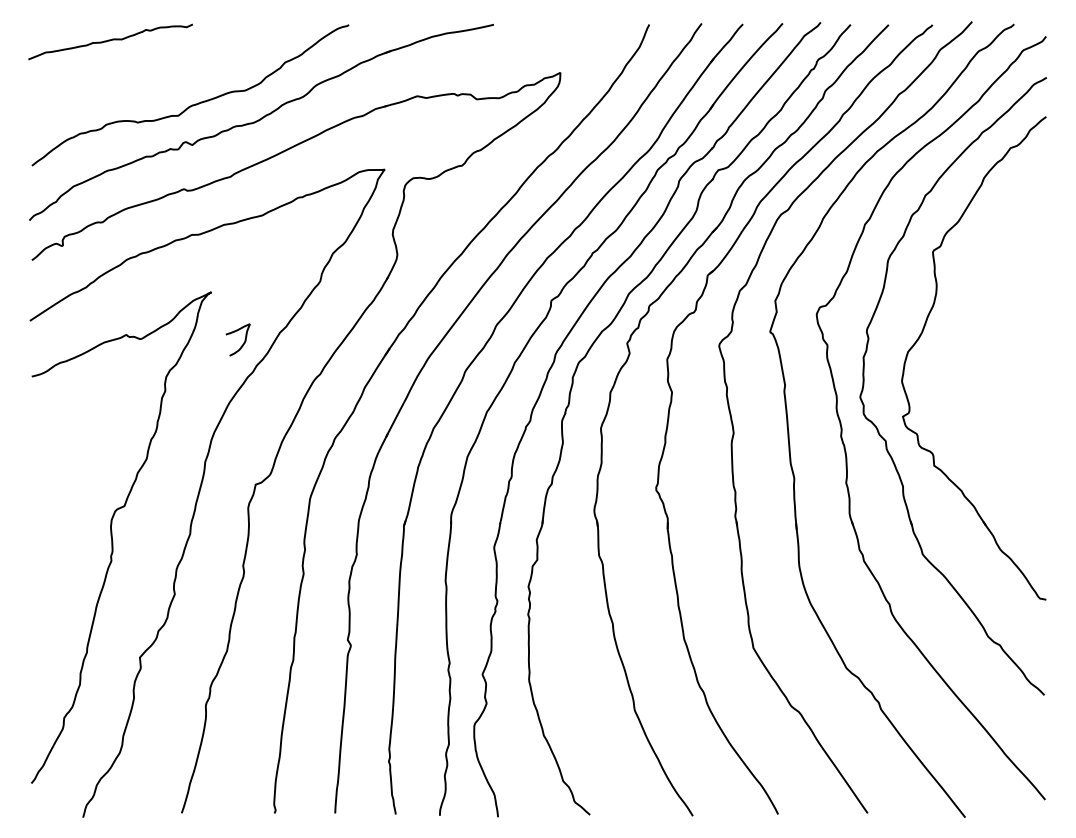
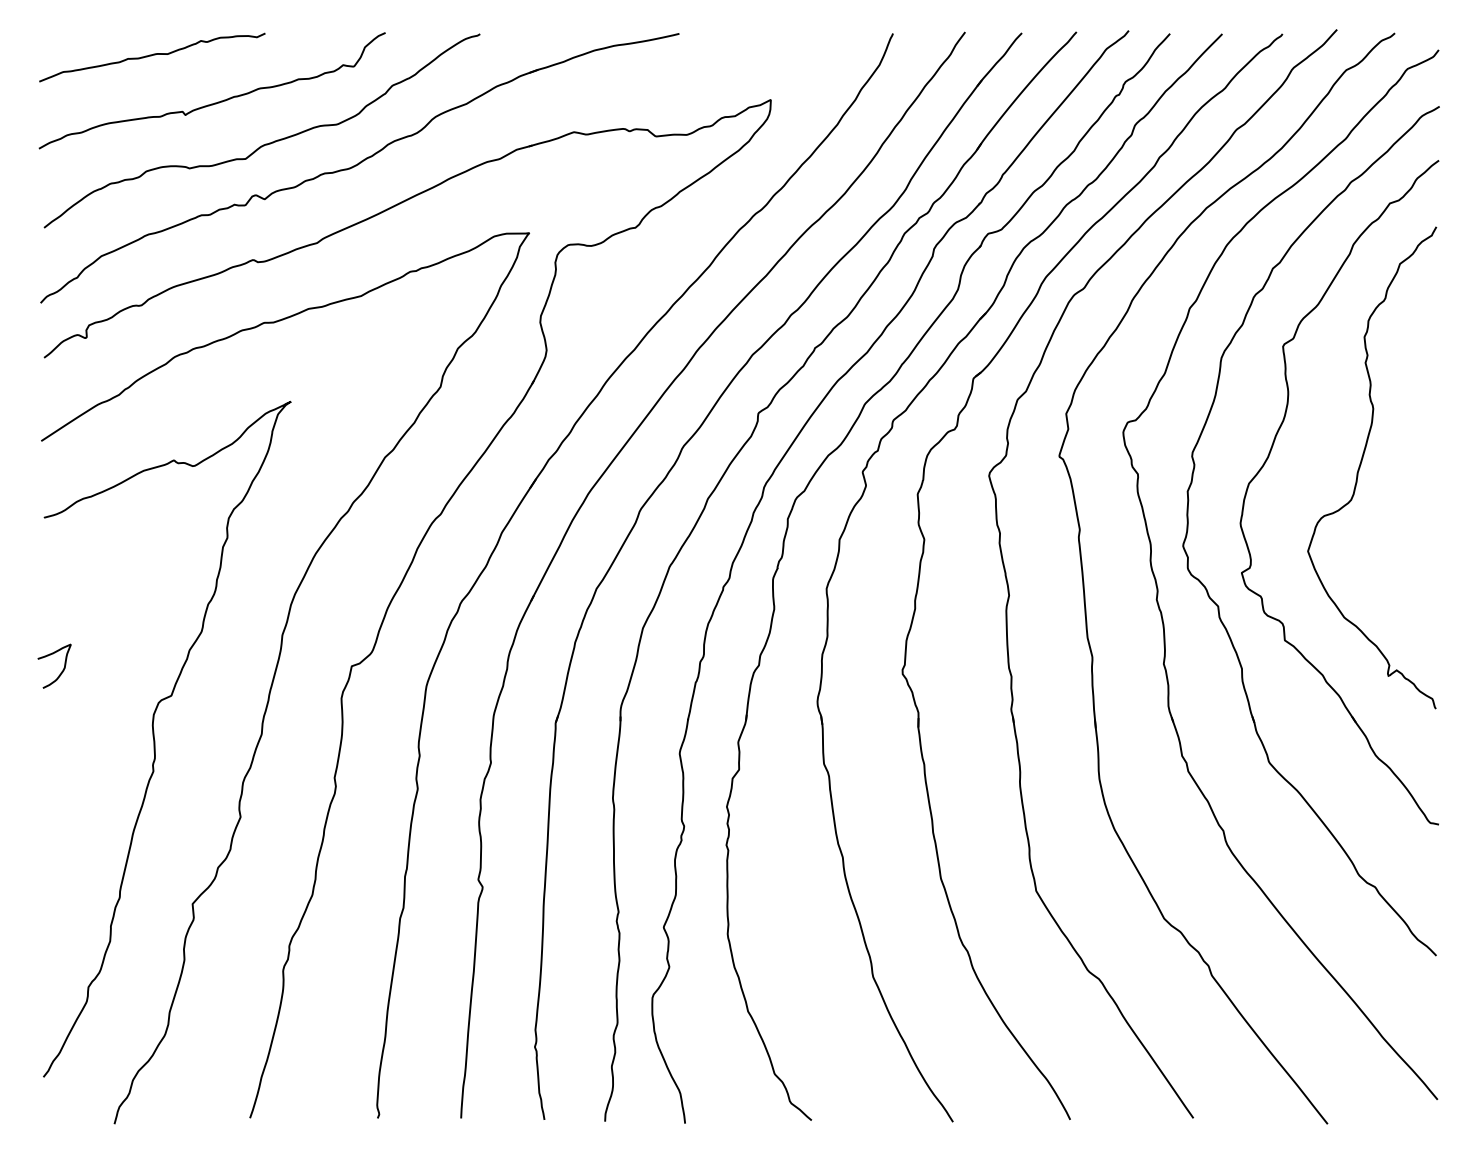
curve: (155, 74) -> (214, 102), added
curve: (989, 337) -> (1361, 464), added
curve: (243, 342) -> (62, 669), moved

